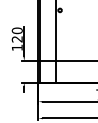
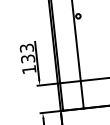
text: (16, 34) -> (26, 52), 120 -> 133

